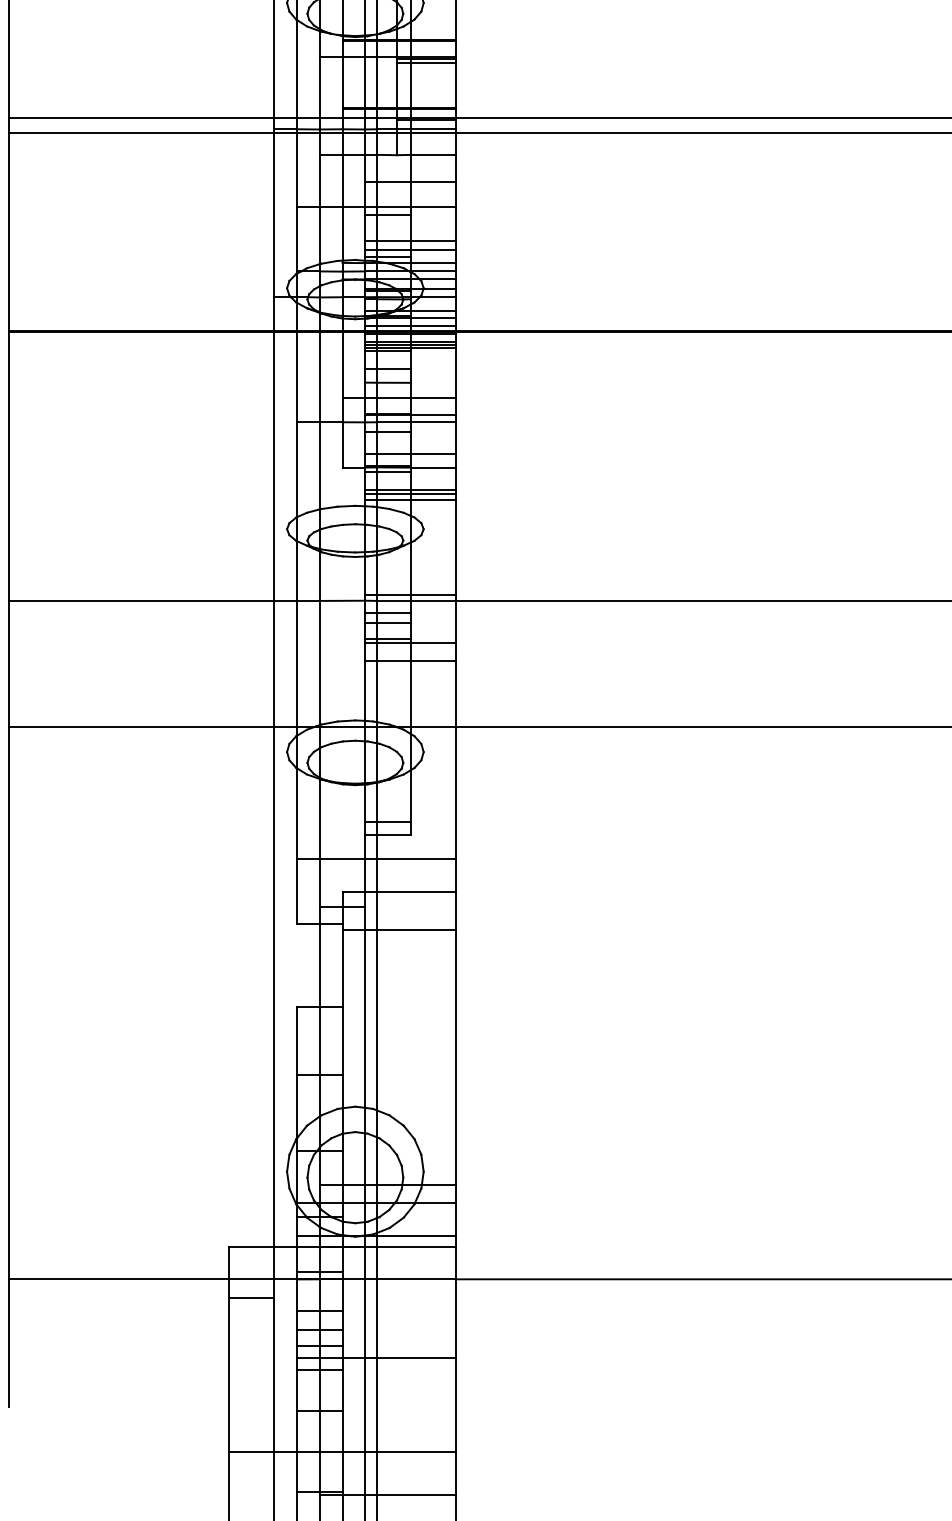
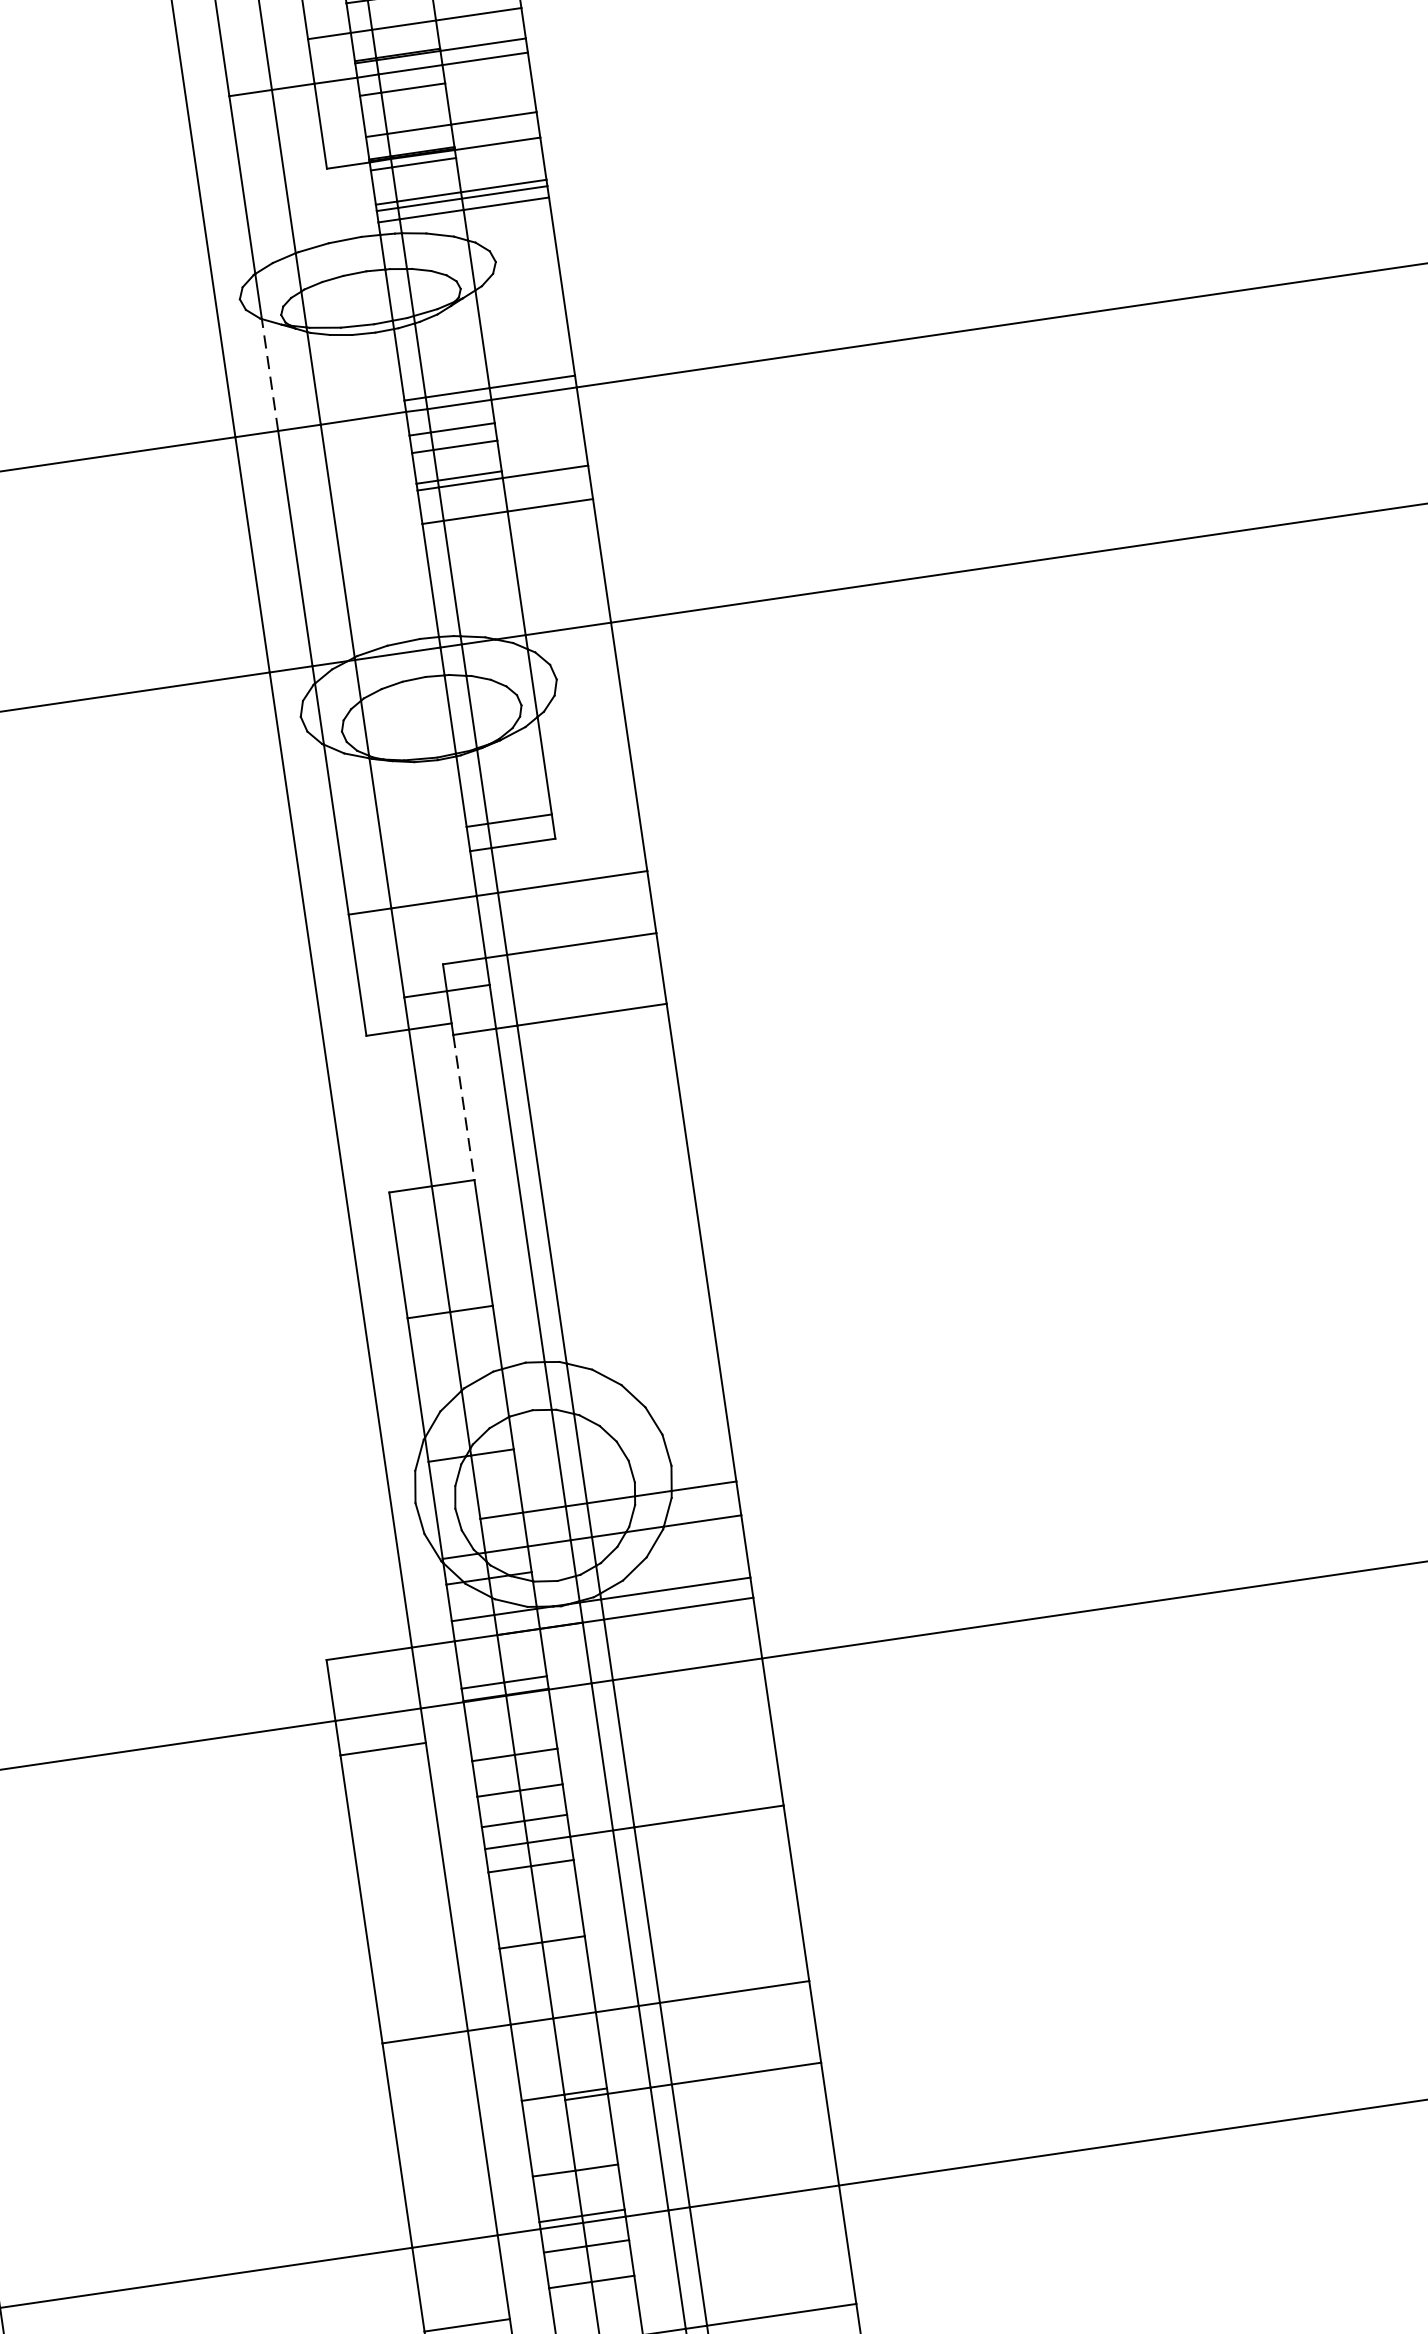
line: (297, 571) -> (270, 375), solid -> dashed
line: (342, 968) -> (463, 1107), solid -> dashed

